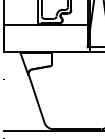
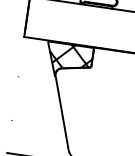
hatch: (36, 60) -> (70, 56), added

